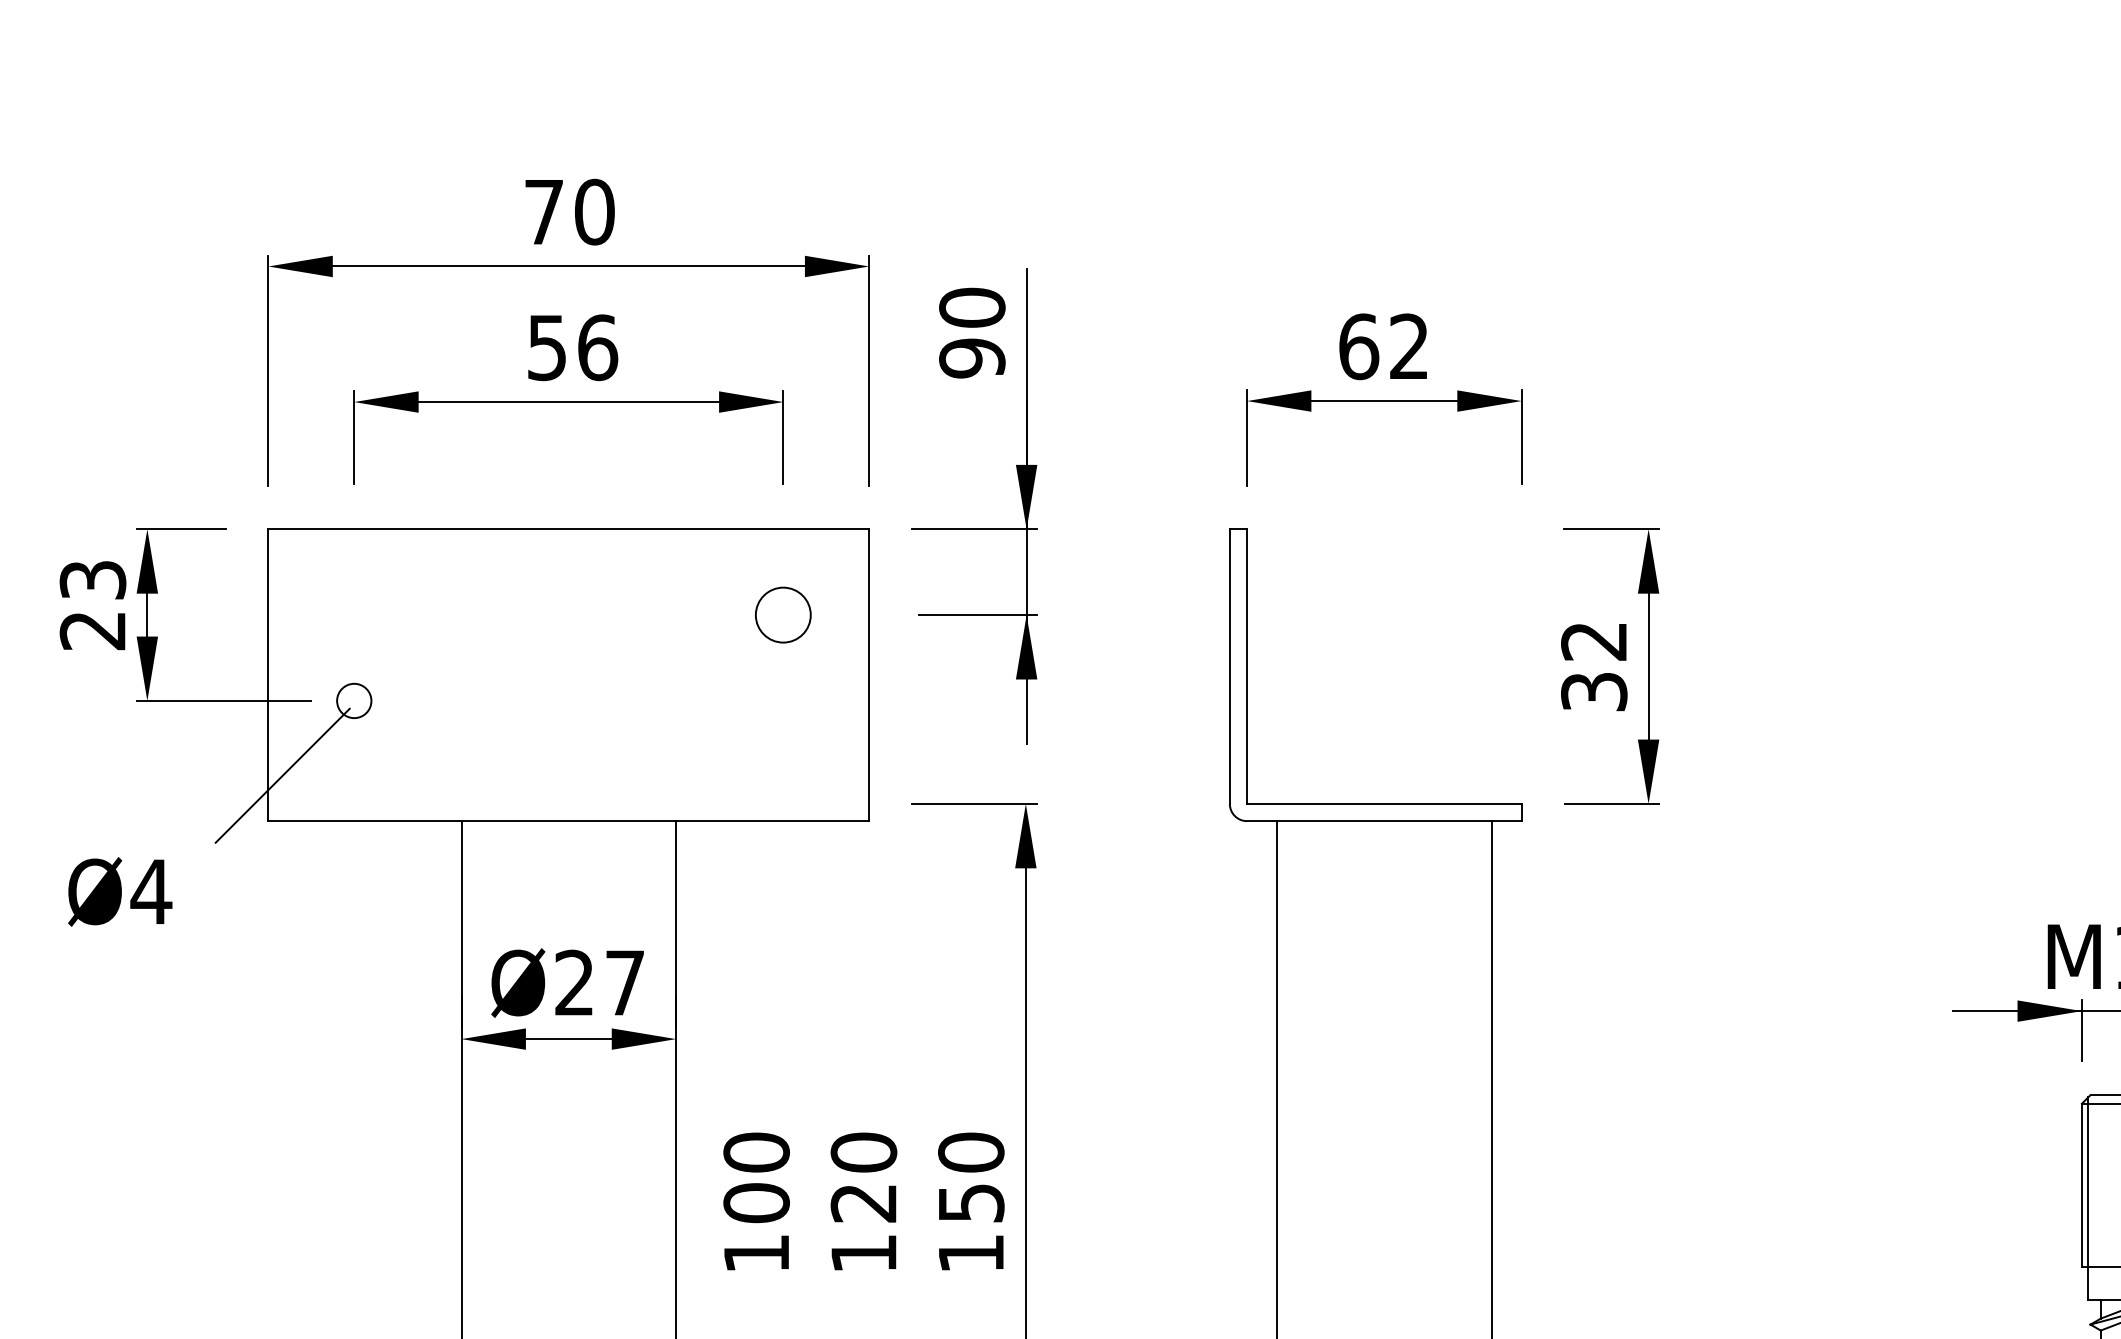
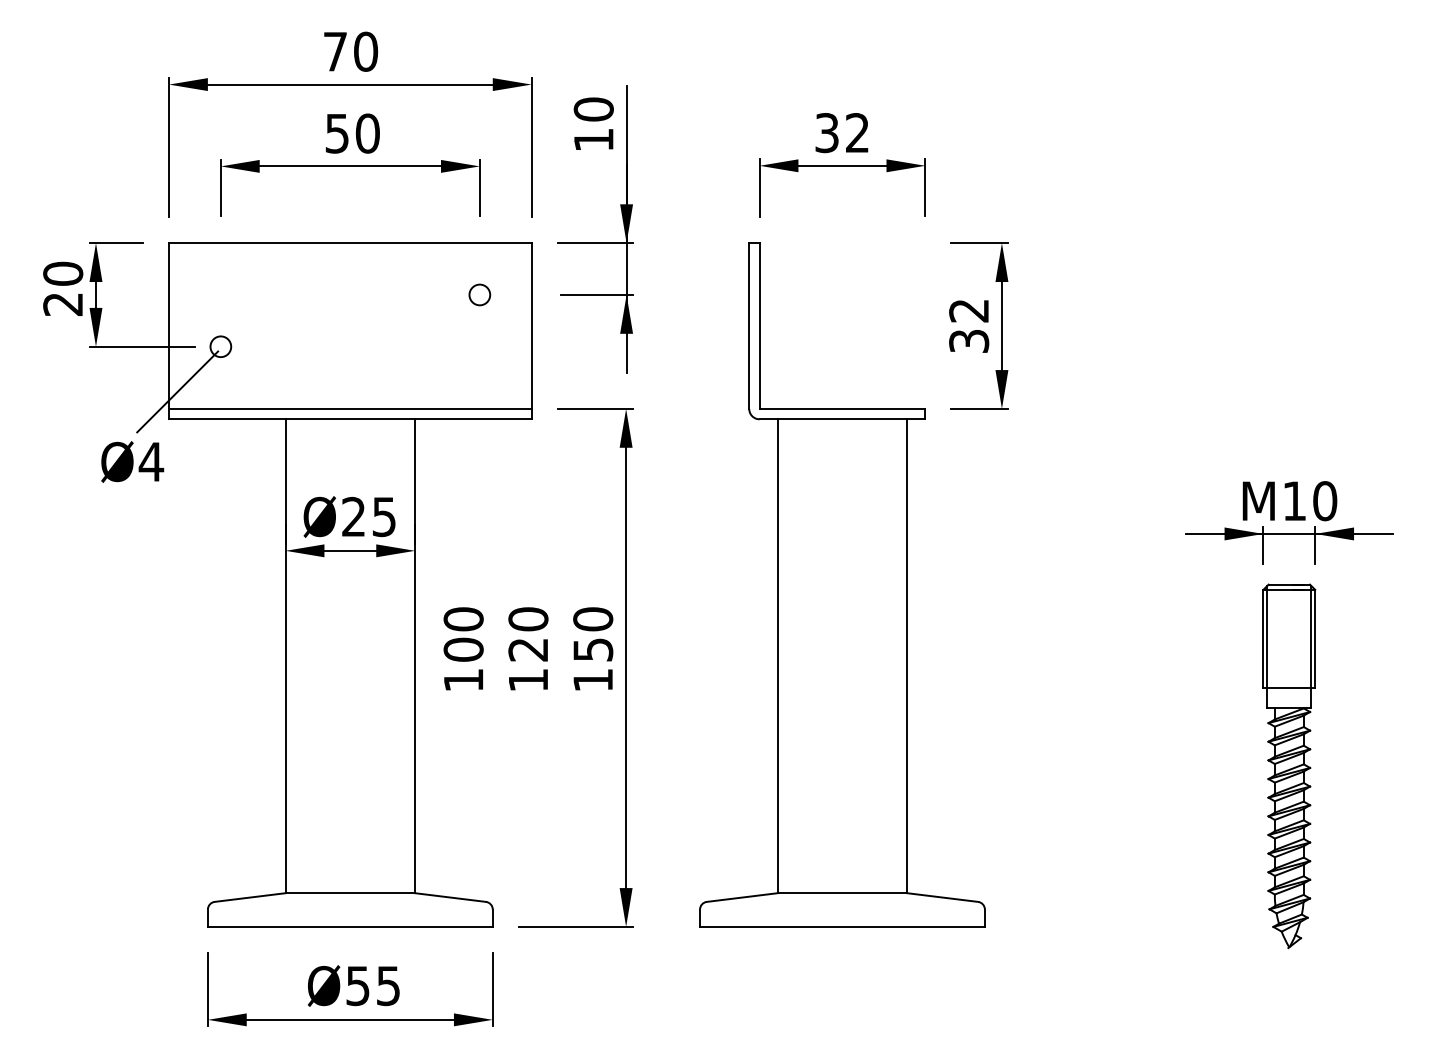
text: (597, 347) -> (367, 133), 56 -> 50
text: (1359, 347) -> (827, 133), 62 -> 32
text: (971, 359) -> (593, 140), 90 -> 10
text: (93, 579) -> (63, 273), 23 -> 20
circle: (782, 614) -> (479, 294), size x0.62
line: (569, 803) -> (350, 408), added
text: (120, 891) -> (132, 461), moved
text: (625, 983) -> (384, 517), Ø27 -> Ø25

